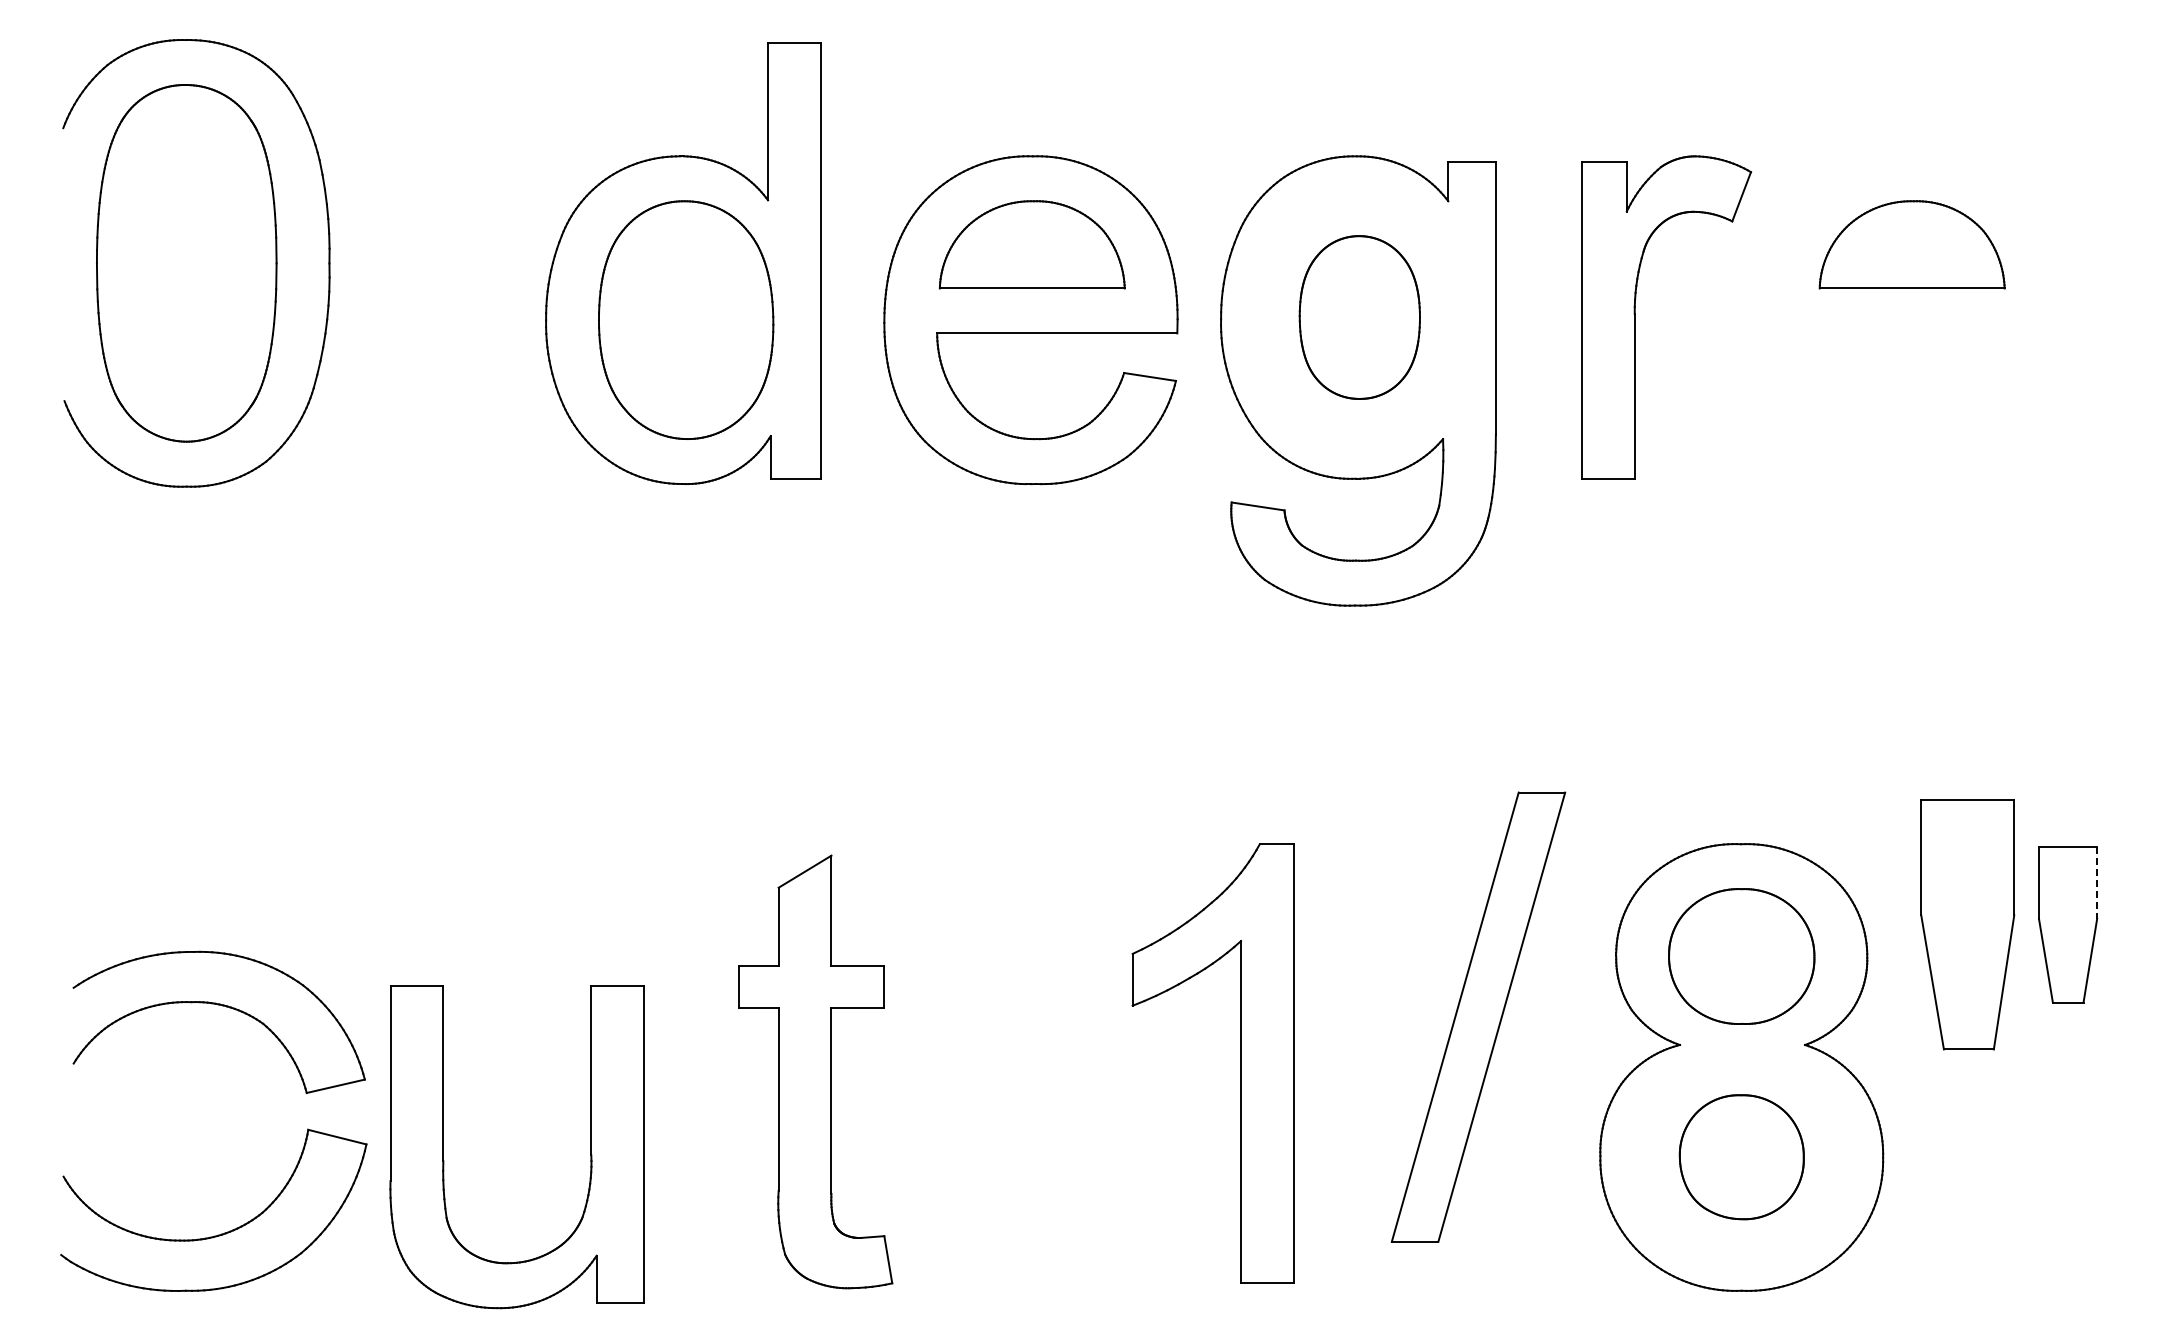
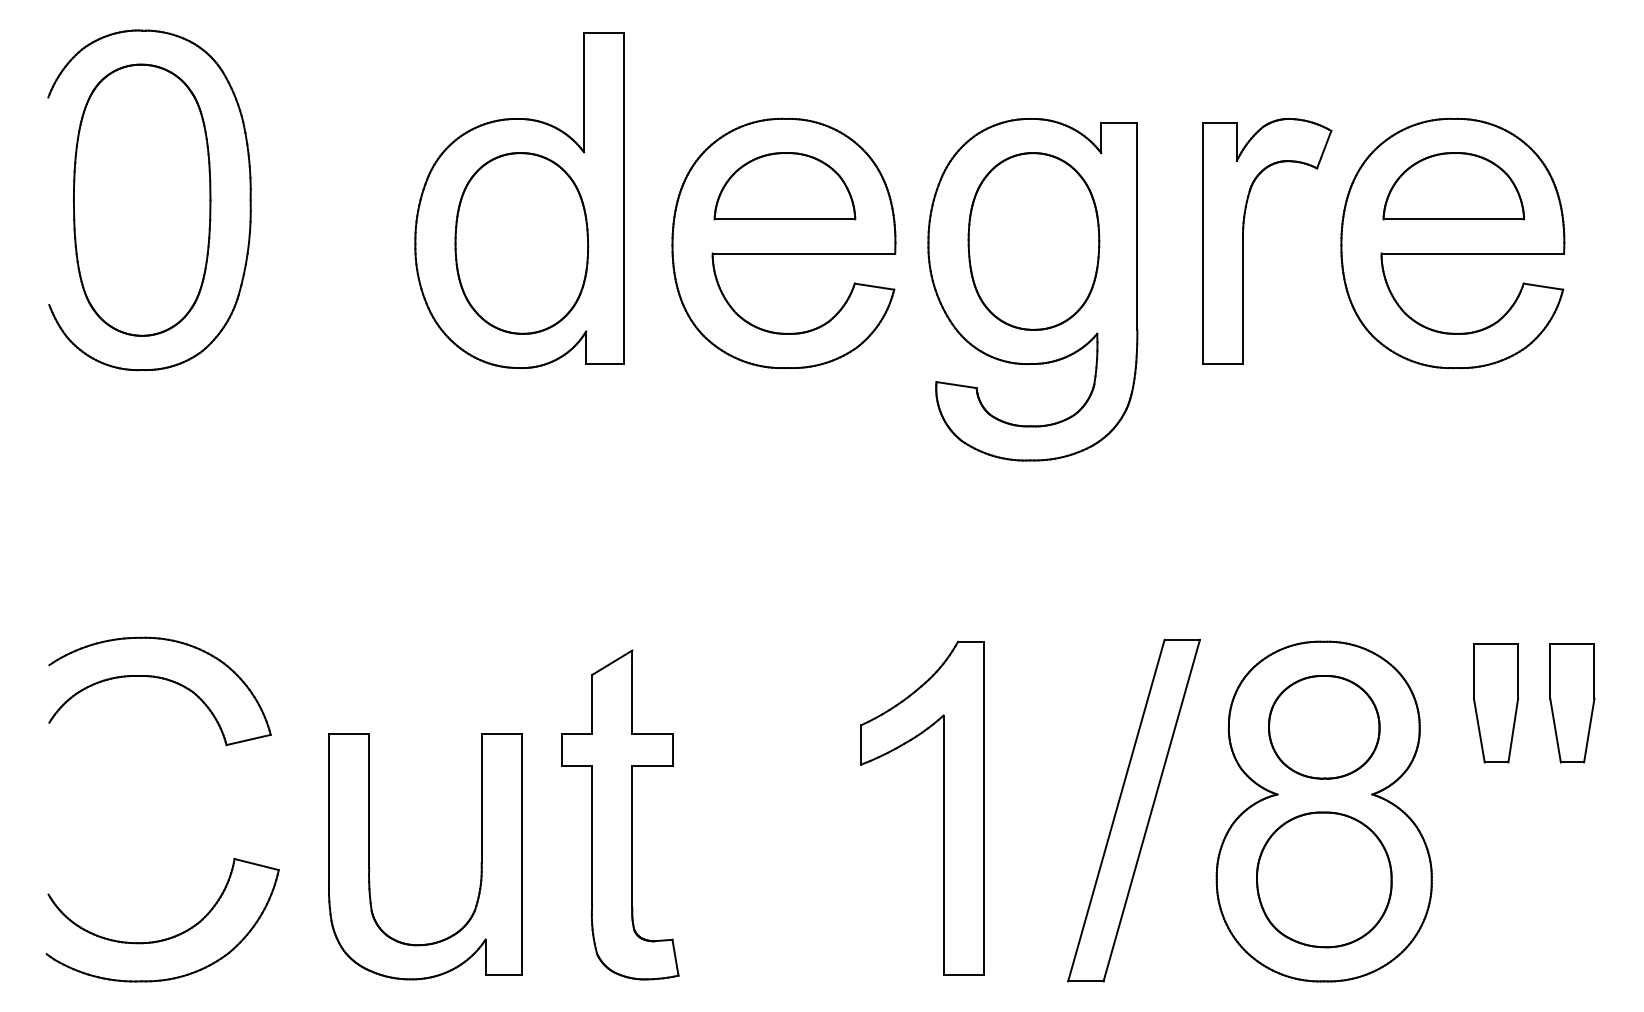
part: (1359, 317) -> (1033, 241), size x1.43
part: (1910, 320) -> (1452, 243), added
line: (2097, 883) -> (1594, 671), dashed -> solid
part: (1967, 924) -> (1495, 702), size x0.62
part: (222, 1006) -> (162, 679), moved
part: (1478, 1016) -> (1134, 810), moved
part: (443, 1147) -> (369, 857), moved
part: (1741, 1156) -> (1324, 879), size x1.43

